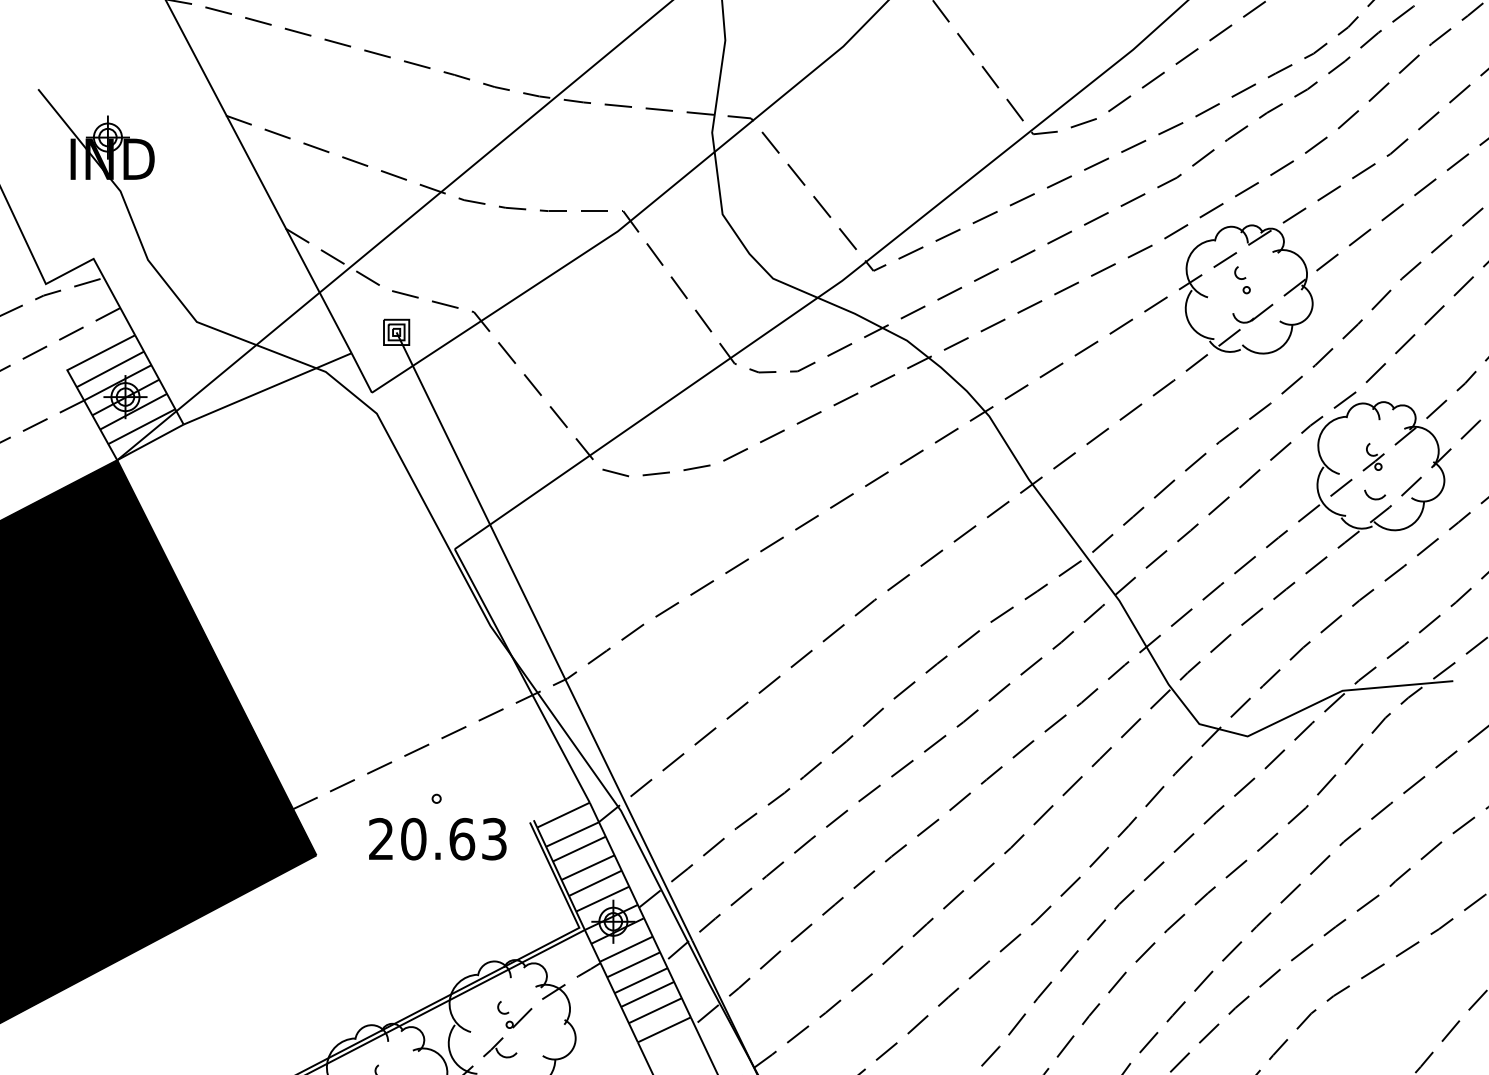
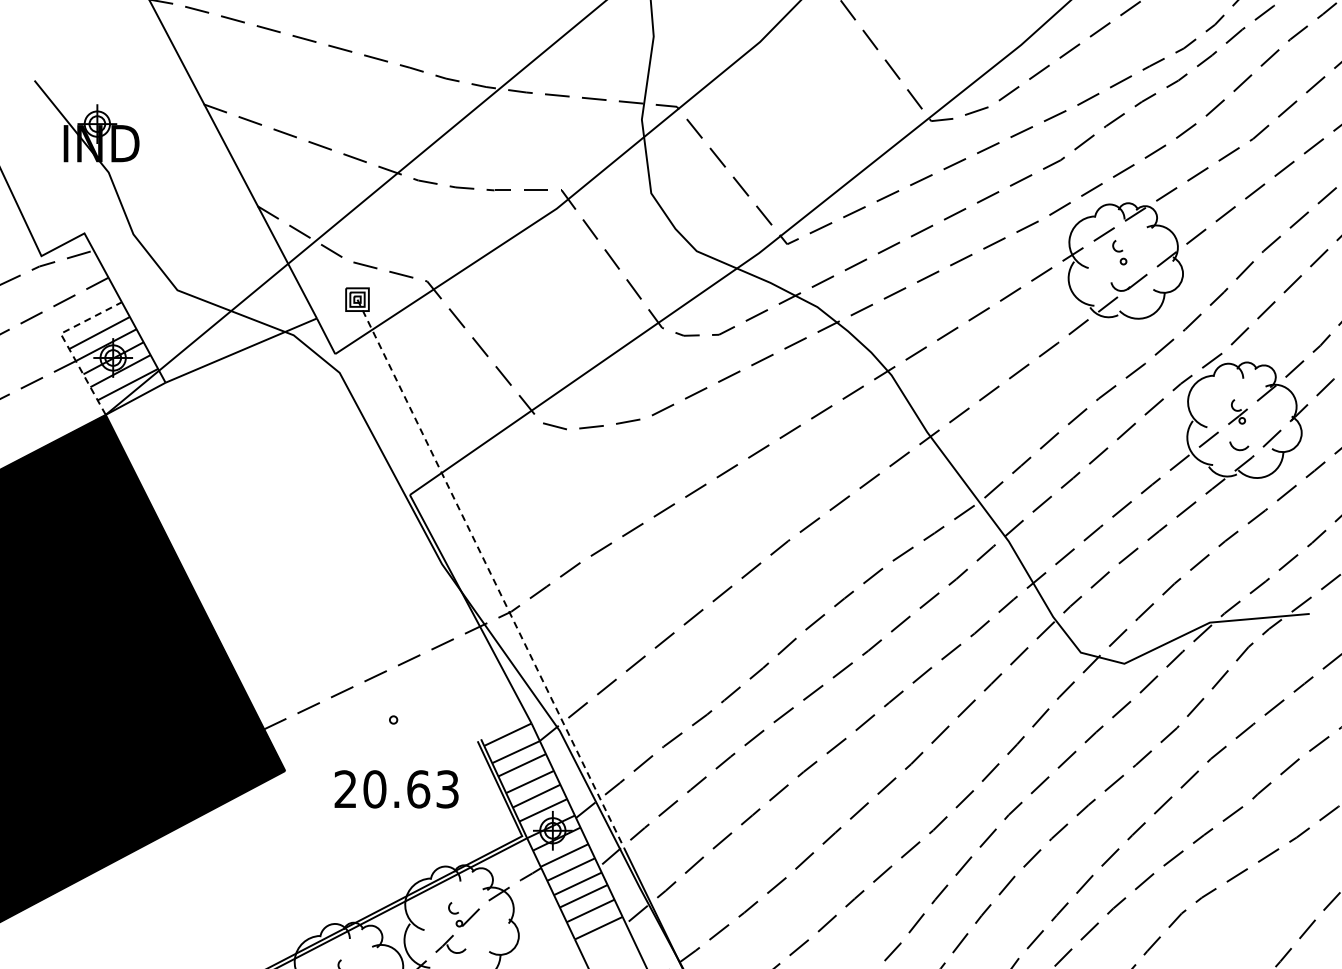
line: (73, 381) -> (66, 343), solid -> dashed
line: (544, 636) -> (490, 573), solid -> dashed
text: (437, 839) -> (396, 789), moved

